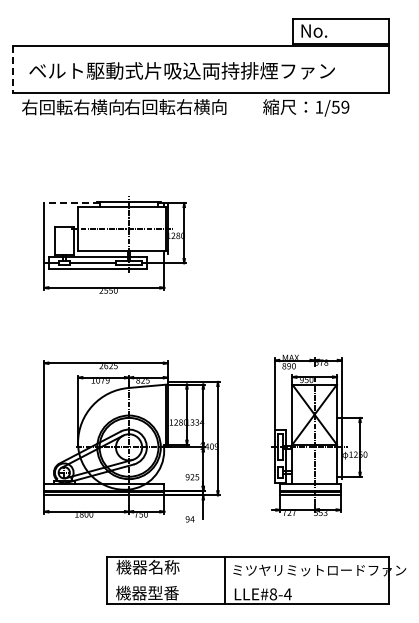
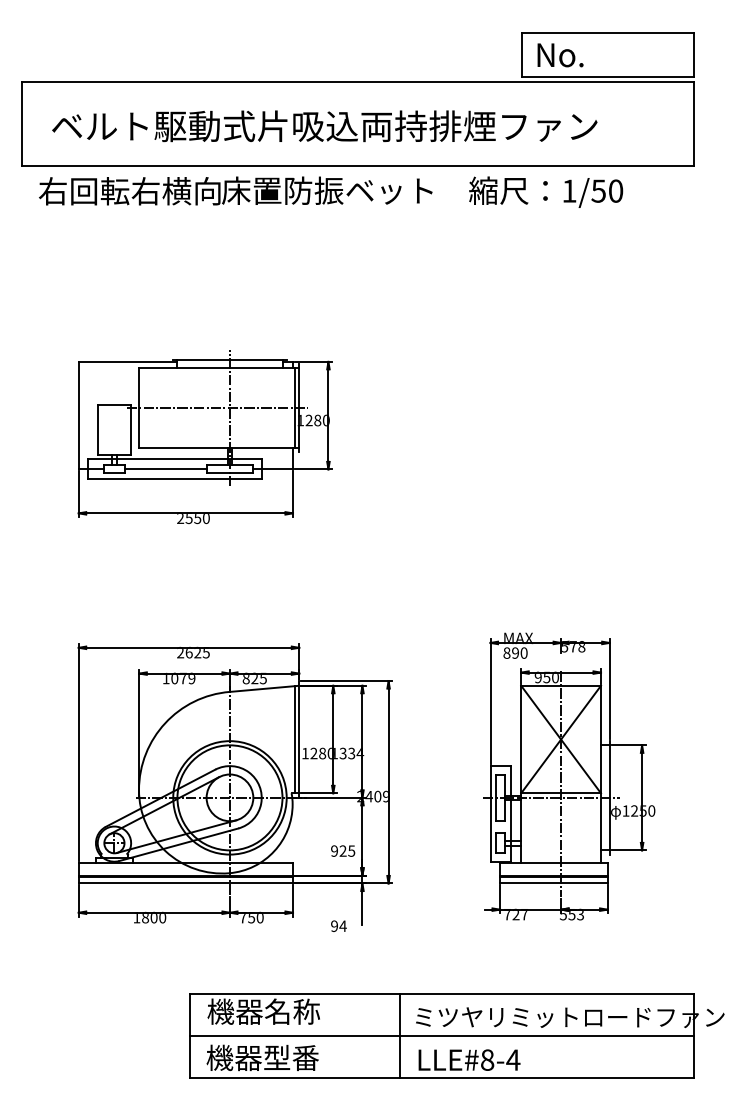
line: (12, 69) -> (22, 123), dashed -> solid
text: (183, 106) -> (327, 189), 右回転右横向 -> 床置防振ベット
text: (345, 107) -> (616, 191), 1/59 -> 1/50
line: (71, 202) -> (127, 361), dashed -> solid
line: (247, 580) -> (441, 1035), added

